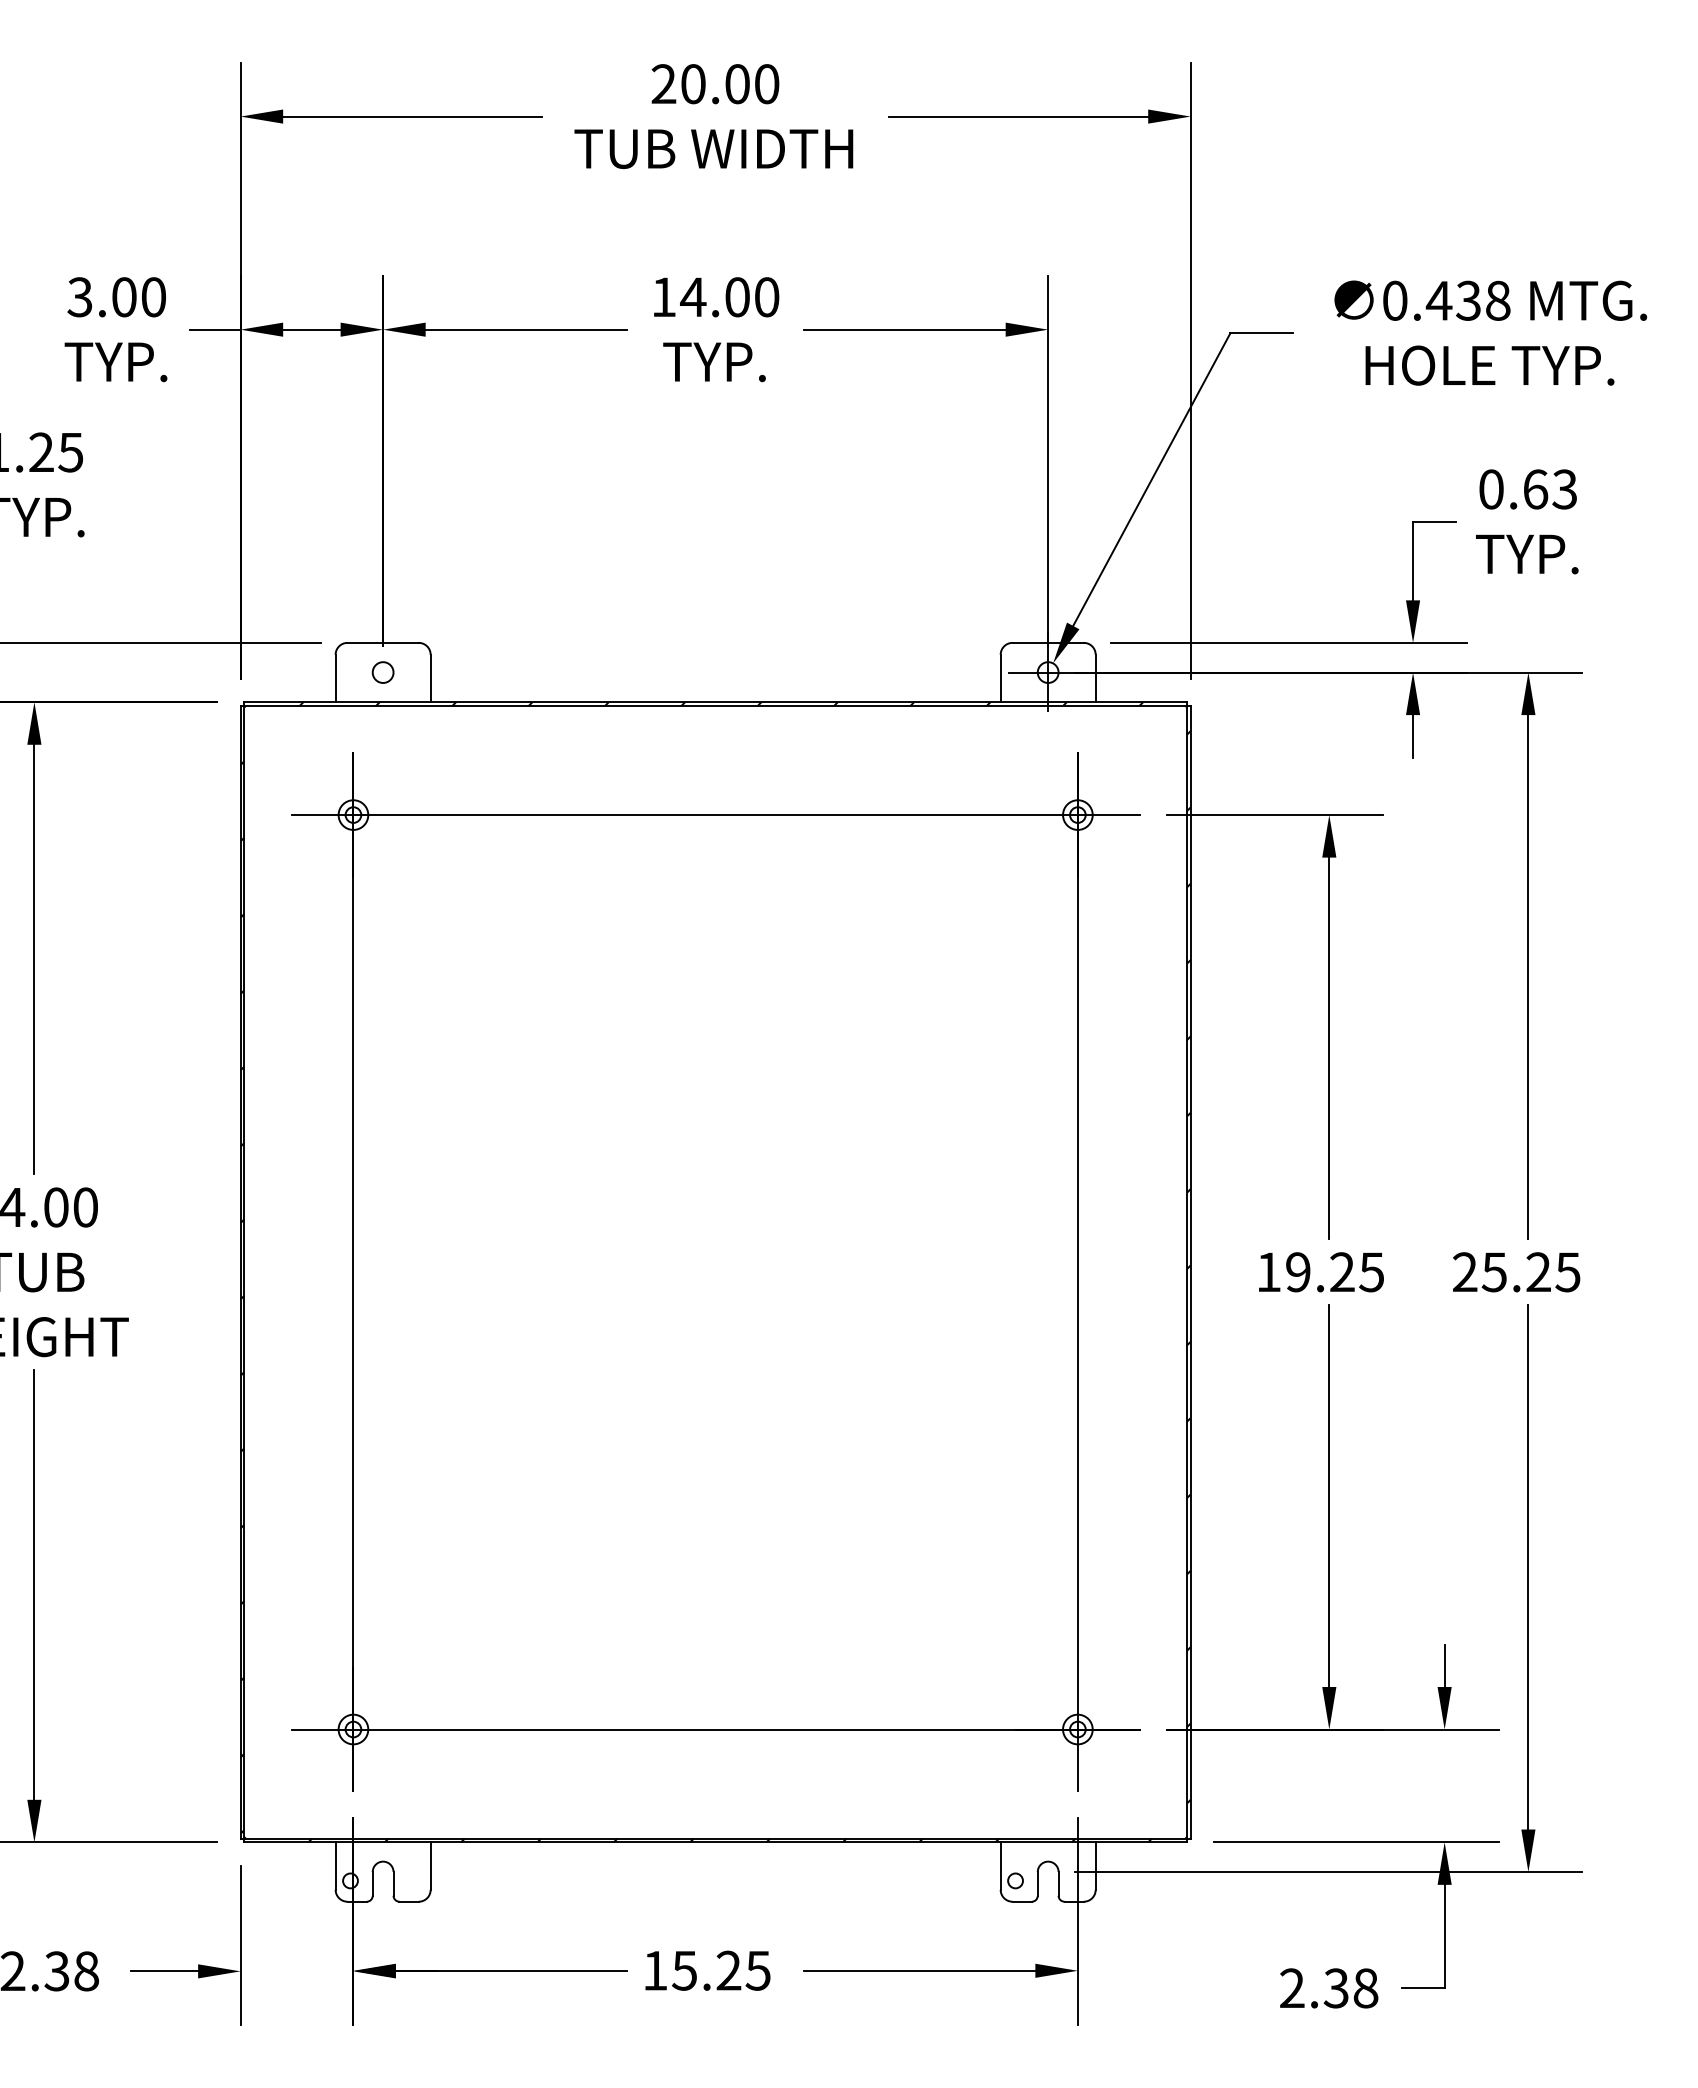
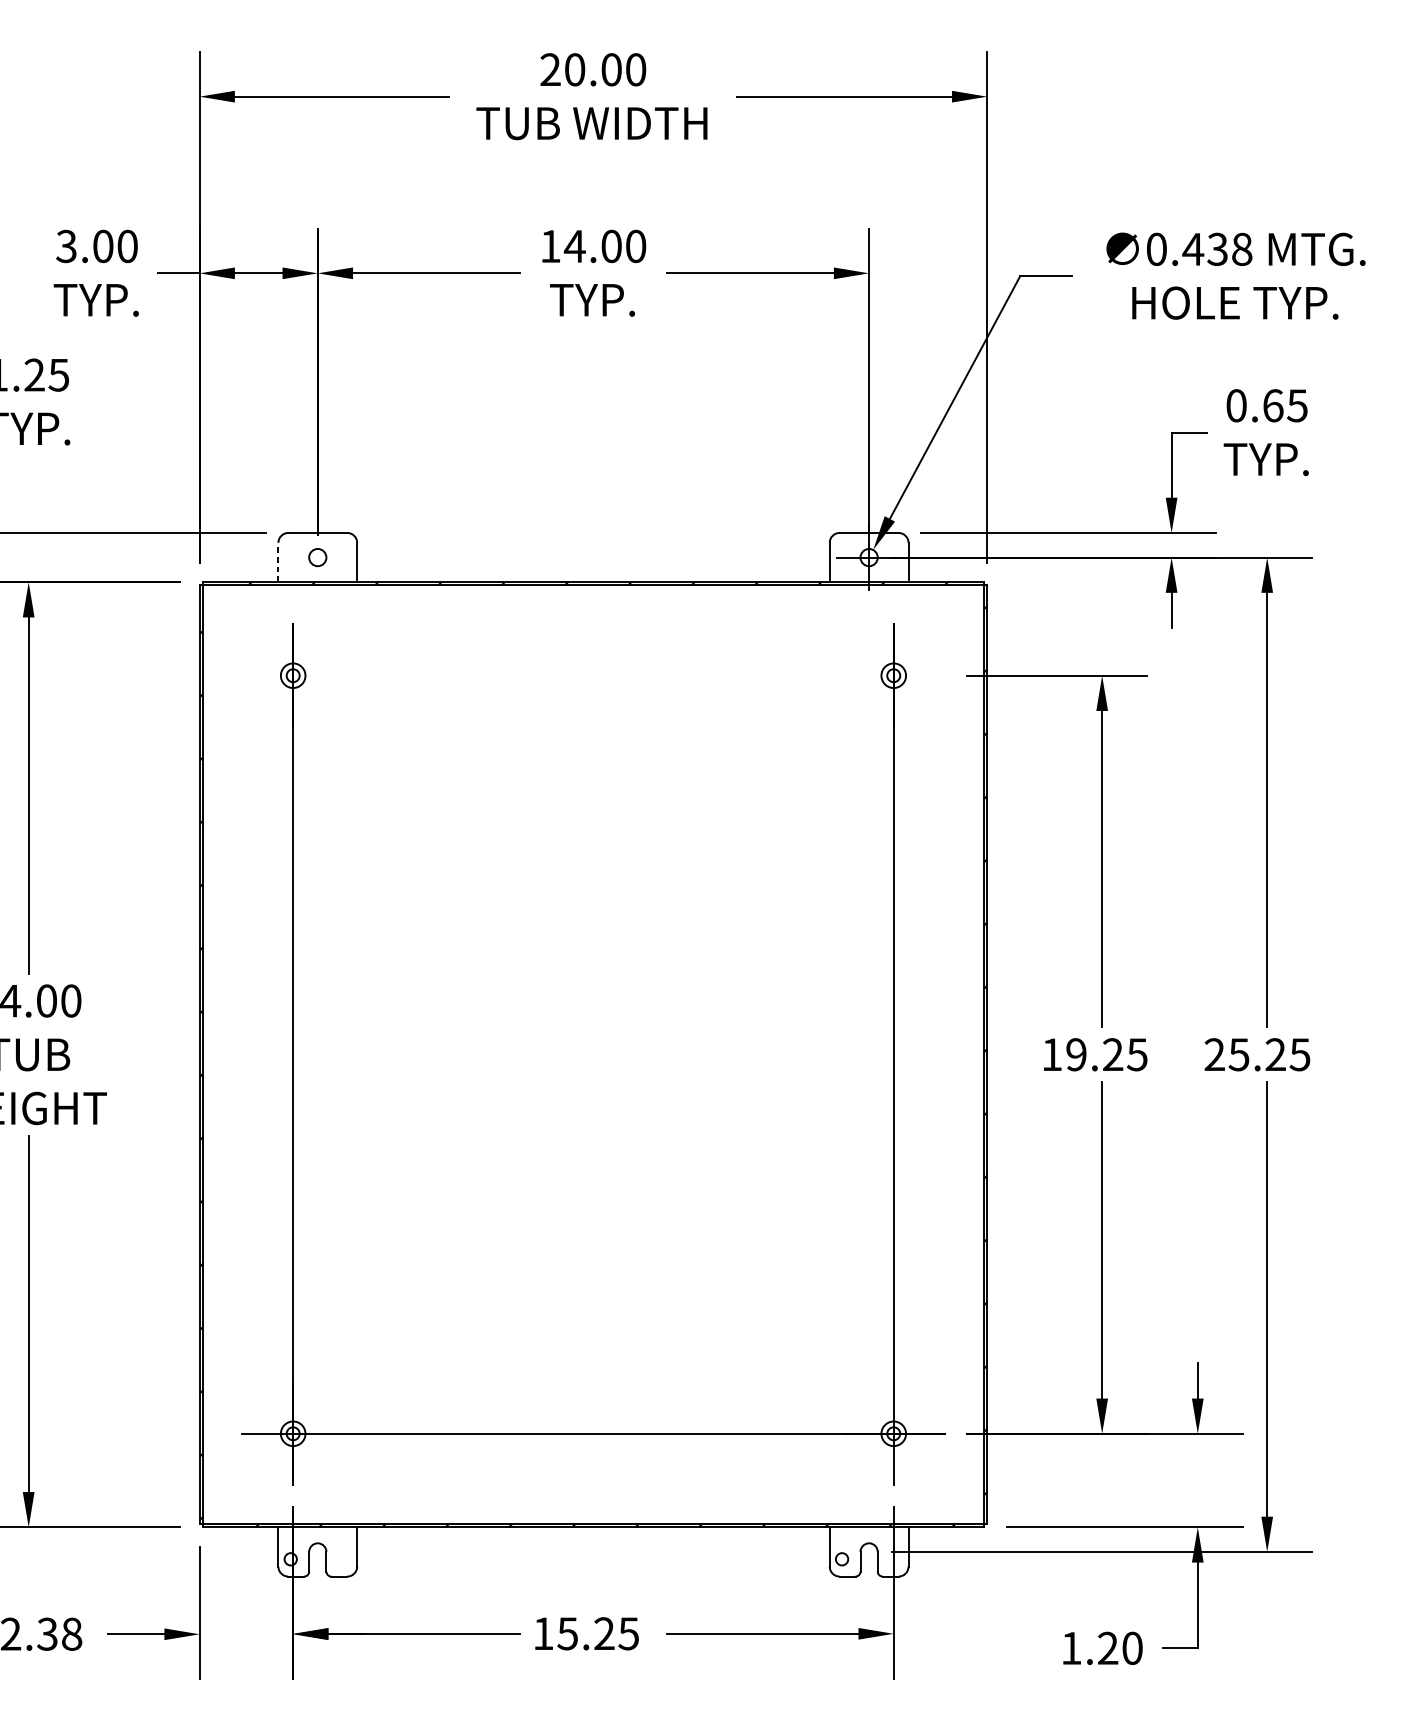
text: (1564, 488) -> (1297, 404), 0.63 -> 0.65
line: (335, 678) -> (278, 562), solid -> dashed
line: (715, 815) -> (593, 676), removed
text: (1329, 1988) -> (1102, 1648), 2.38 -> 1.20

